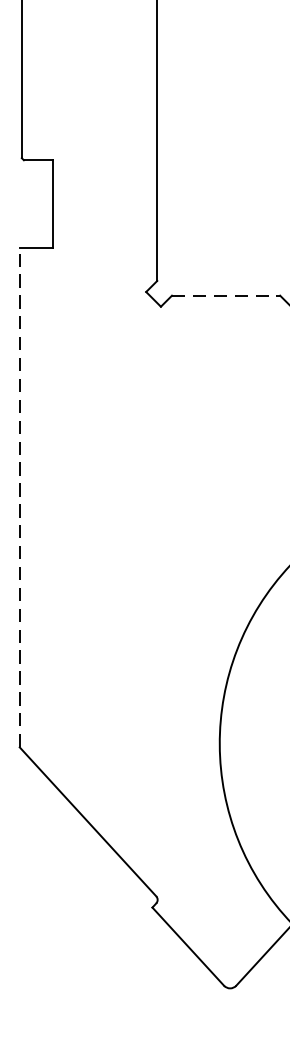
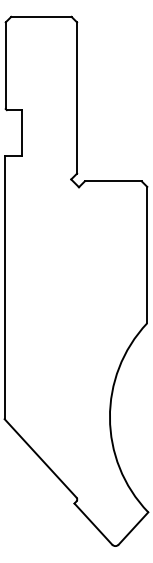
line: (226, 295) -> (113, 181), dashed -> solid
line: (19, 497) -> (4, 287), dashed -> solid

